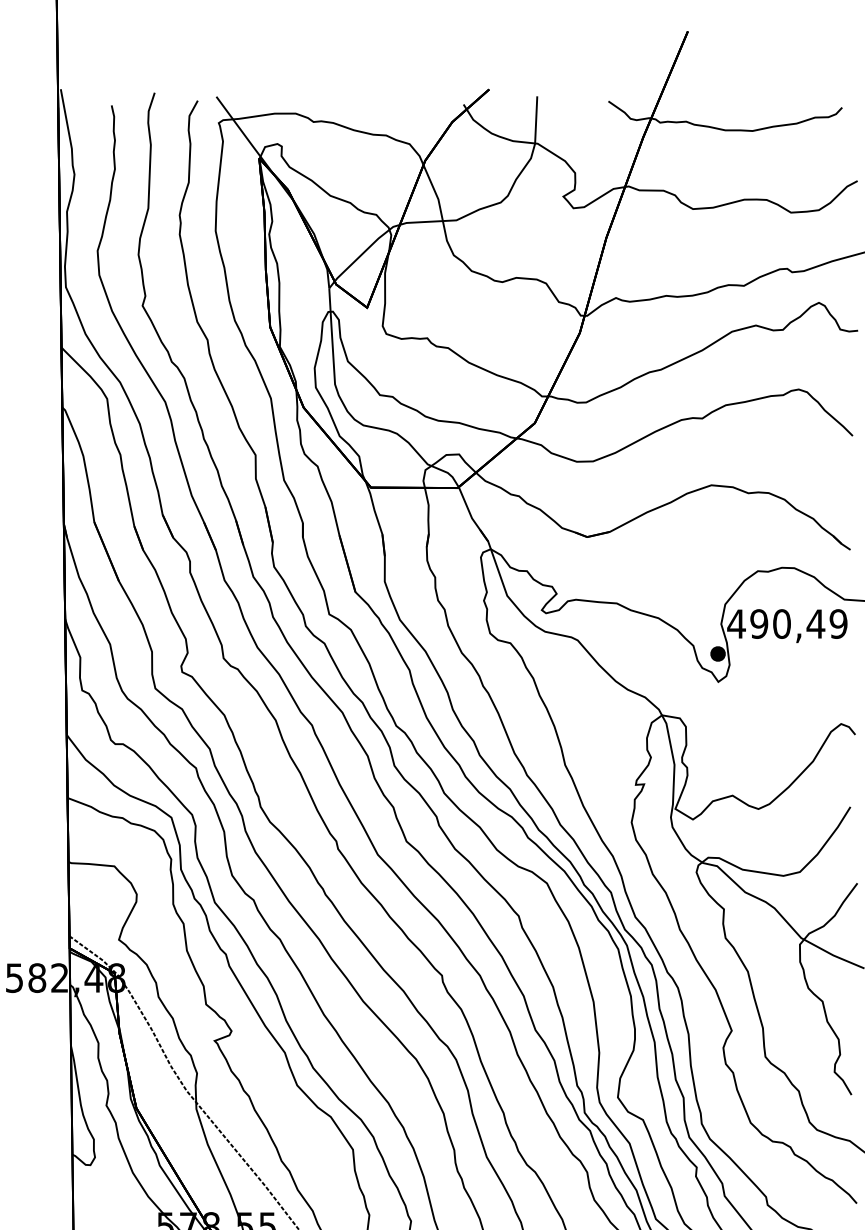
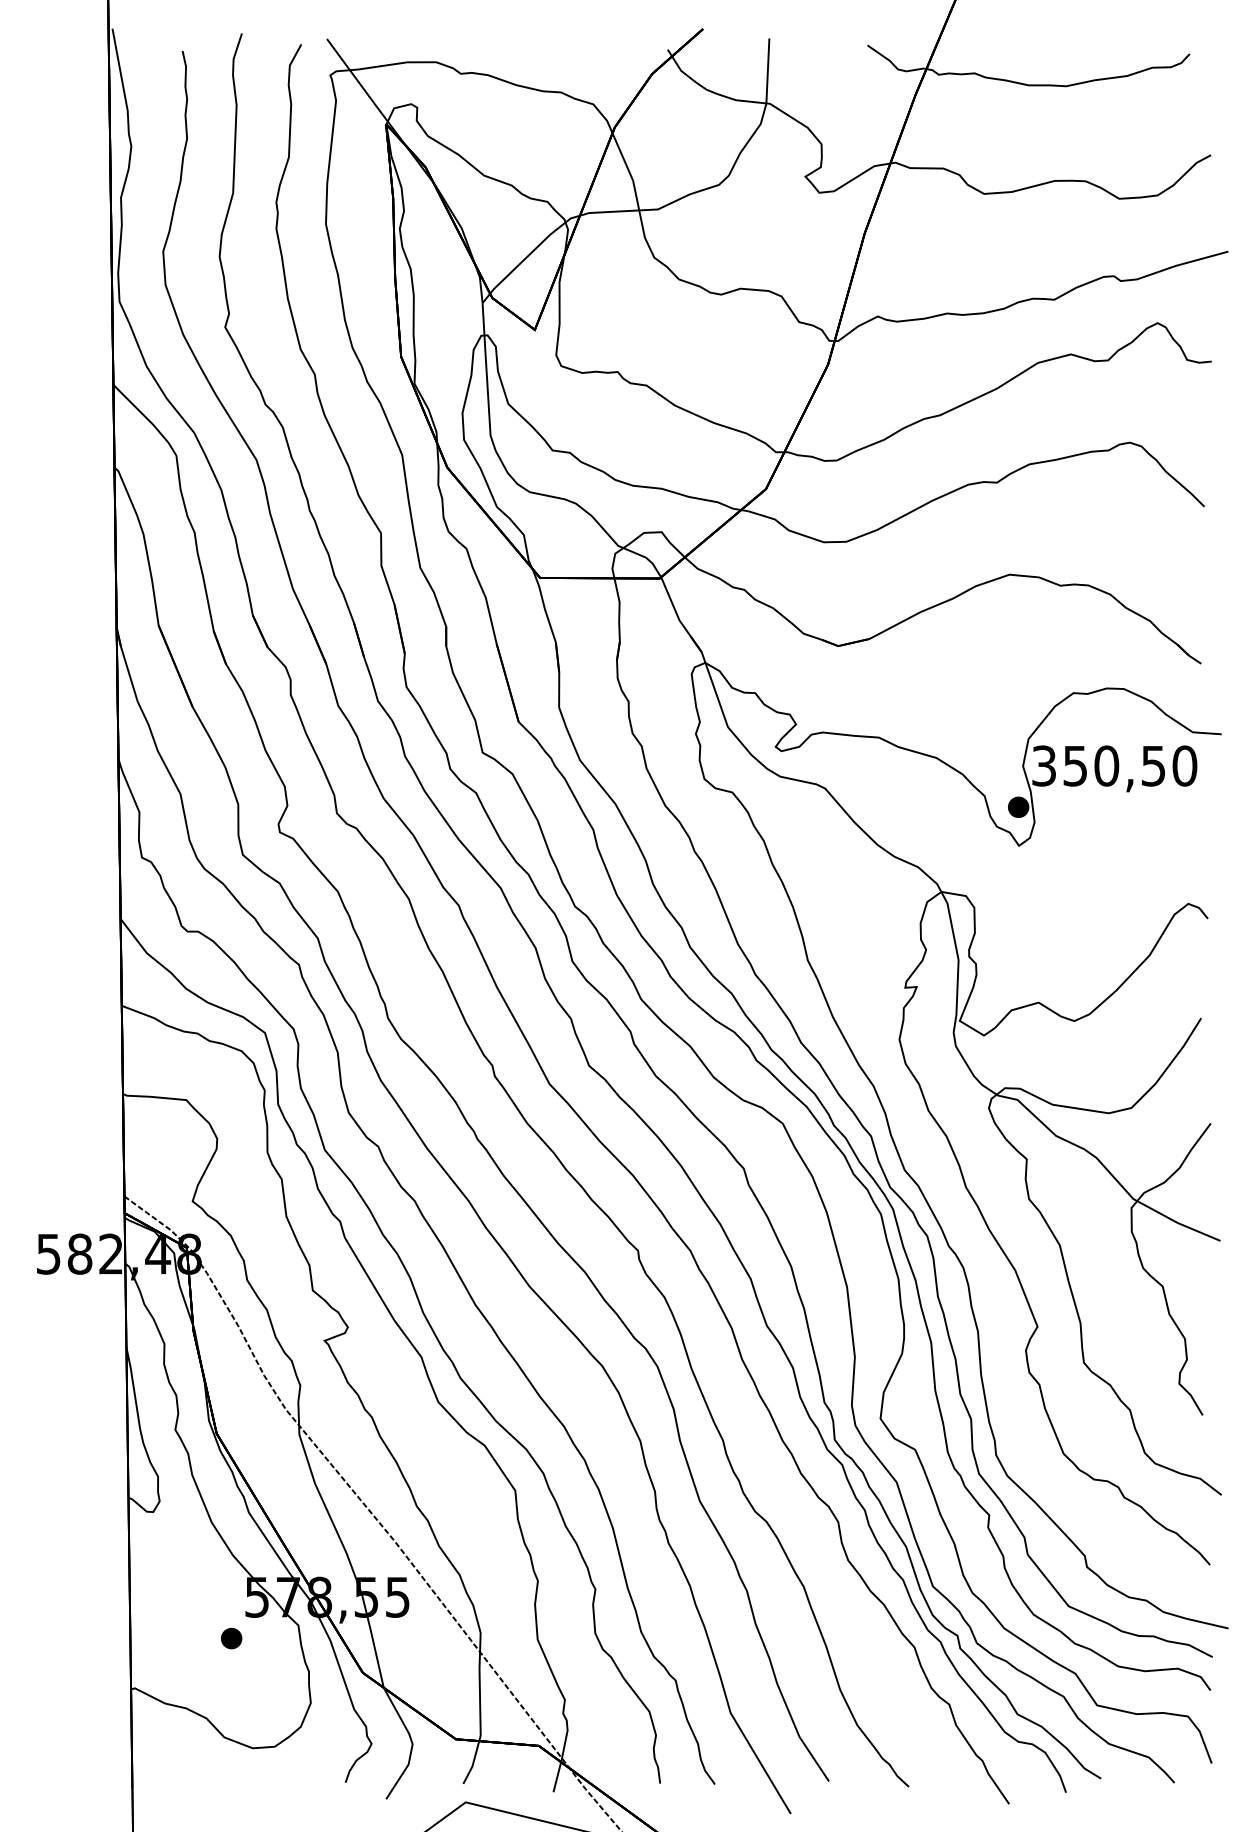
text: (787, 623) -> (1114, 765), 490,49 -> 350,50

